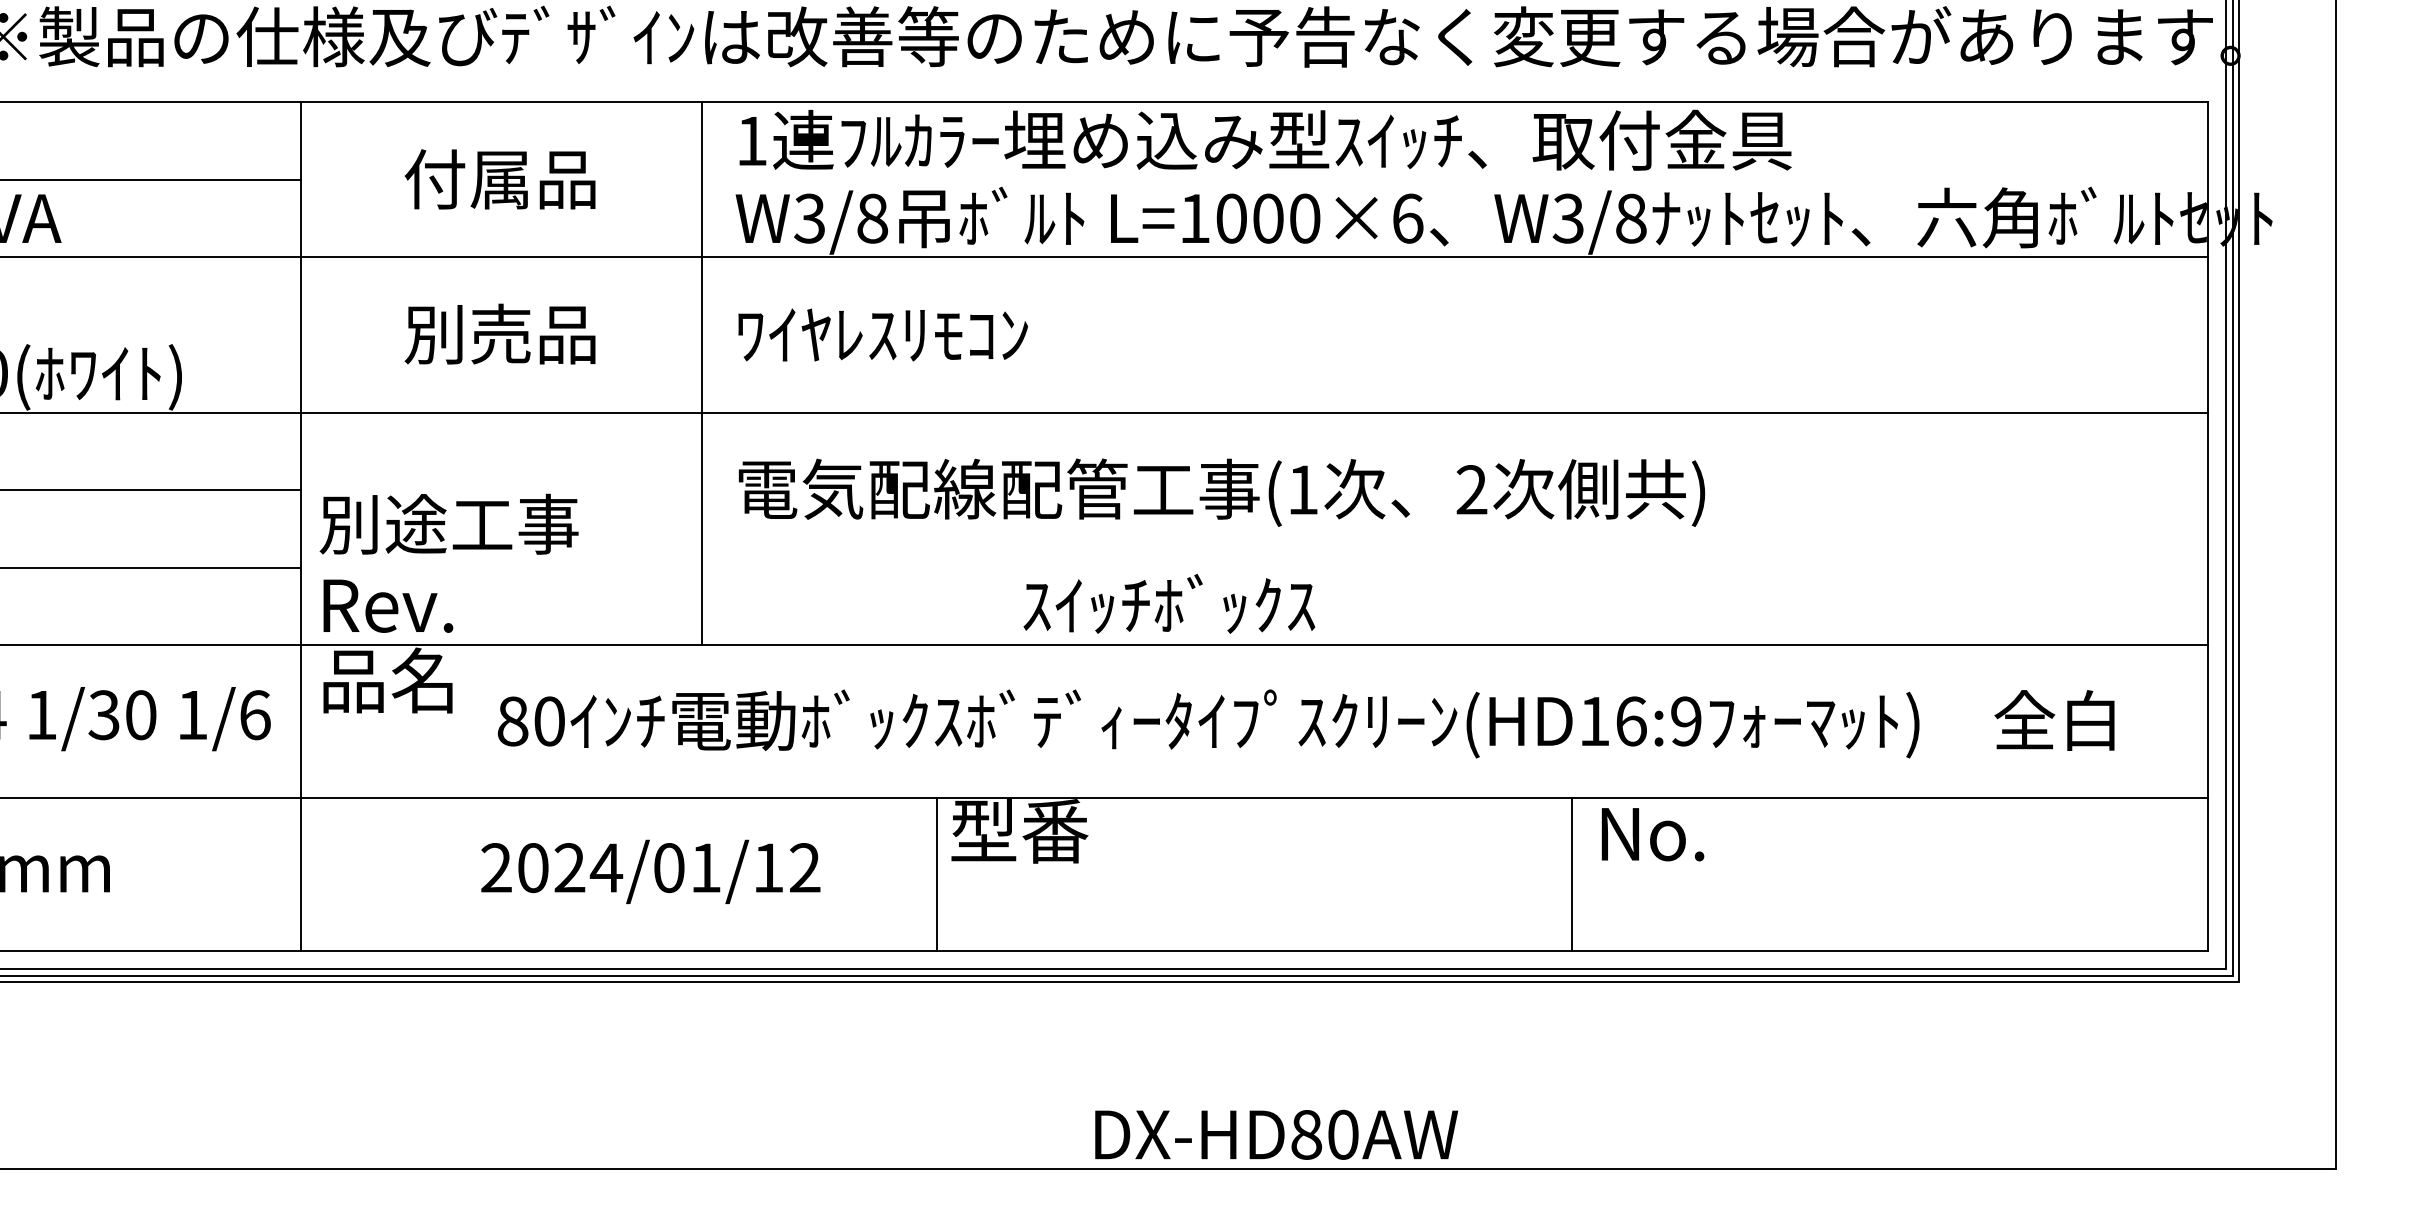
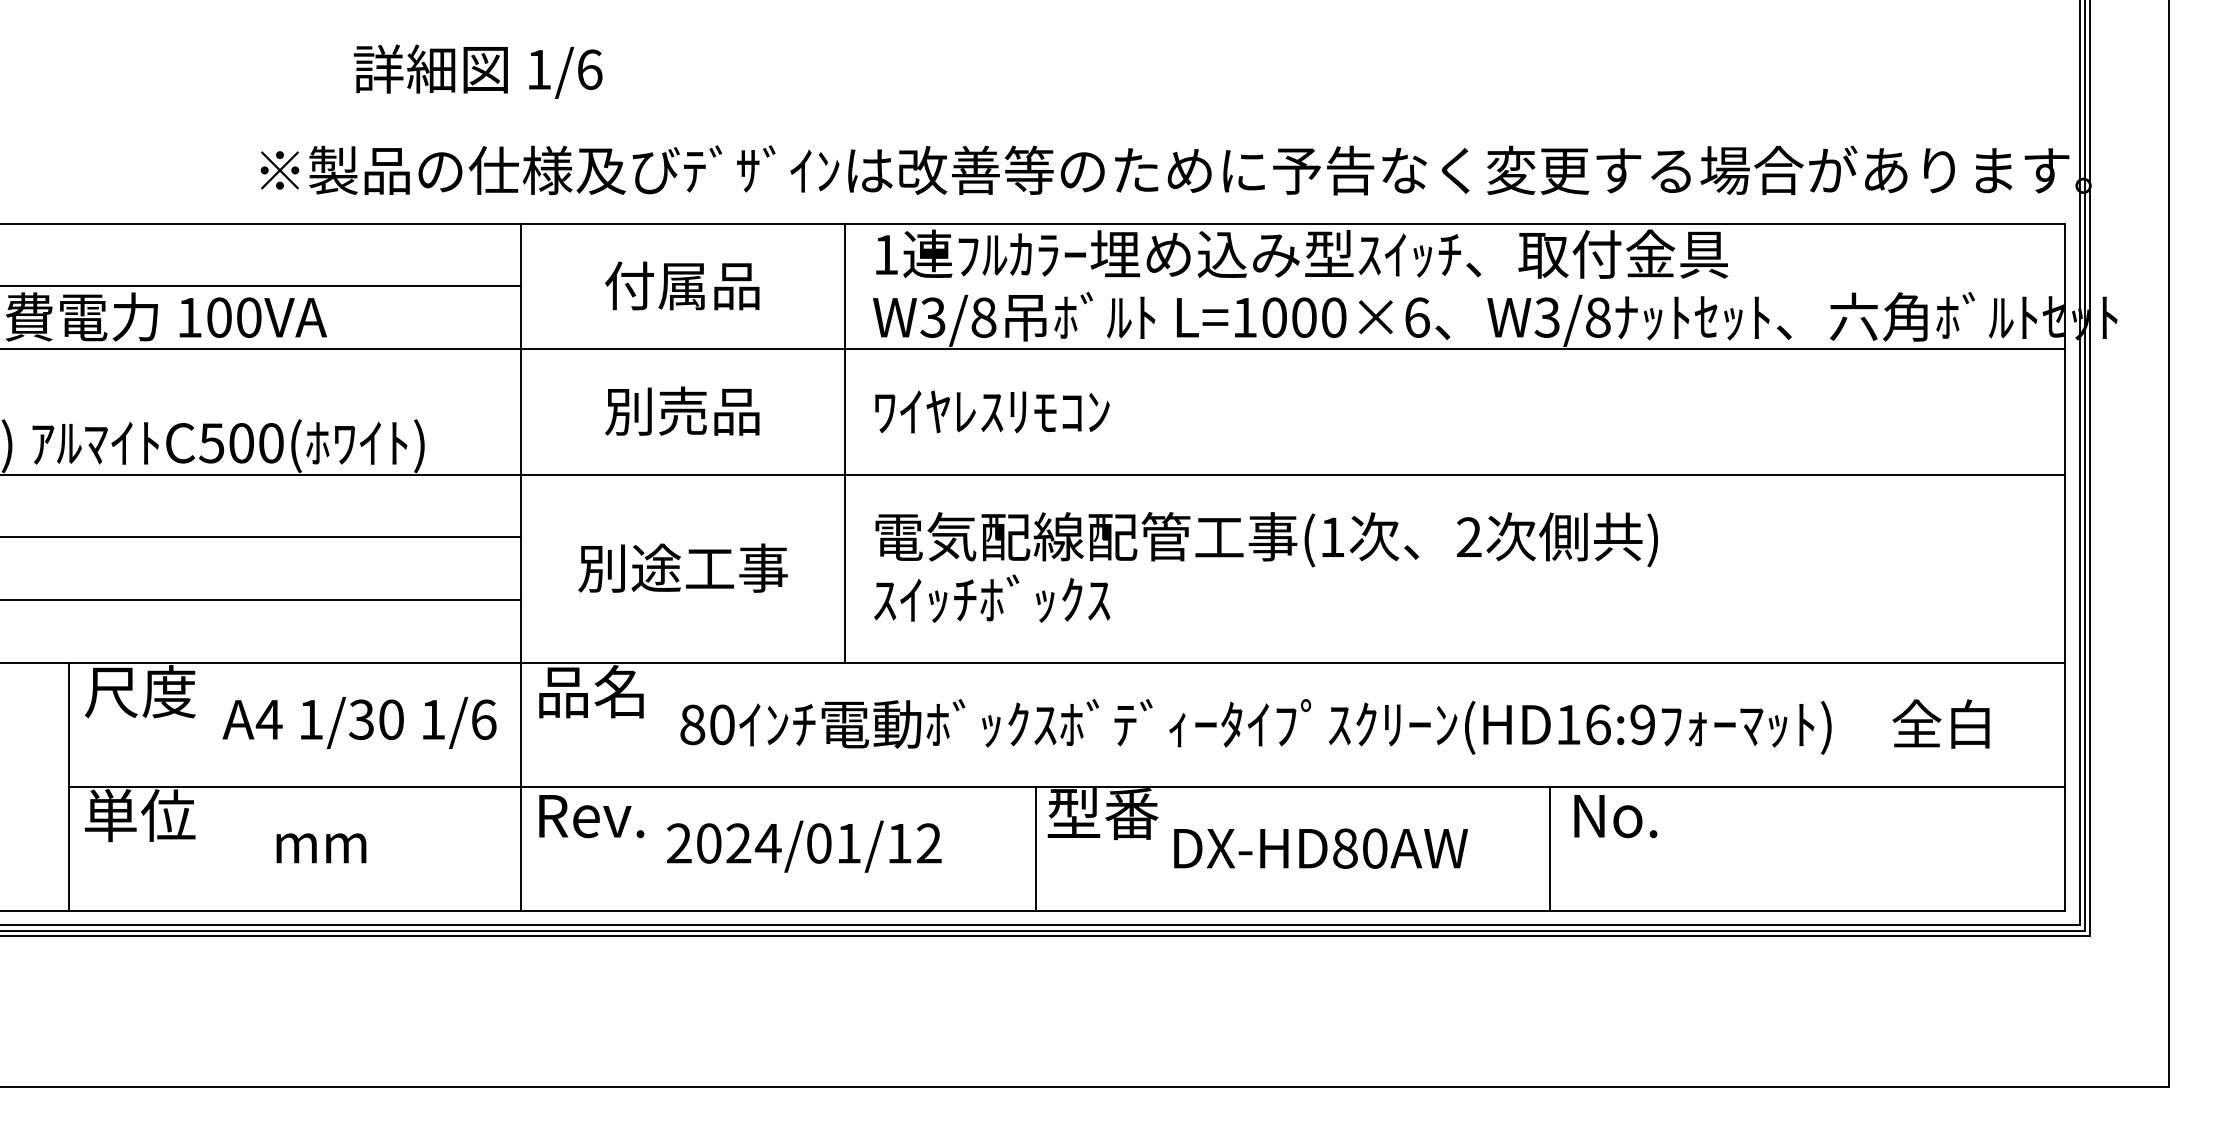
text: (448, 523) -> (682, 567), moved
text: (1169, 603) -> (992, 598), moved
text: (388, 606) -> (591, 816), moved
text: (1275, 1134) -> (1320, 848), moved

